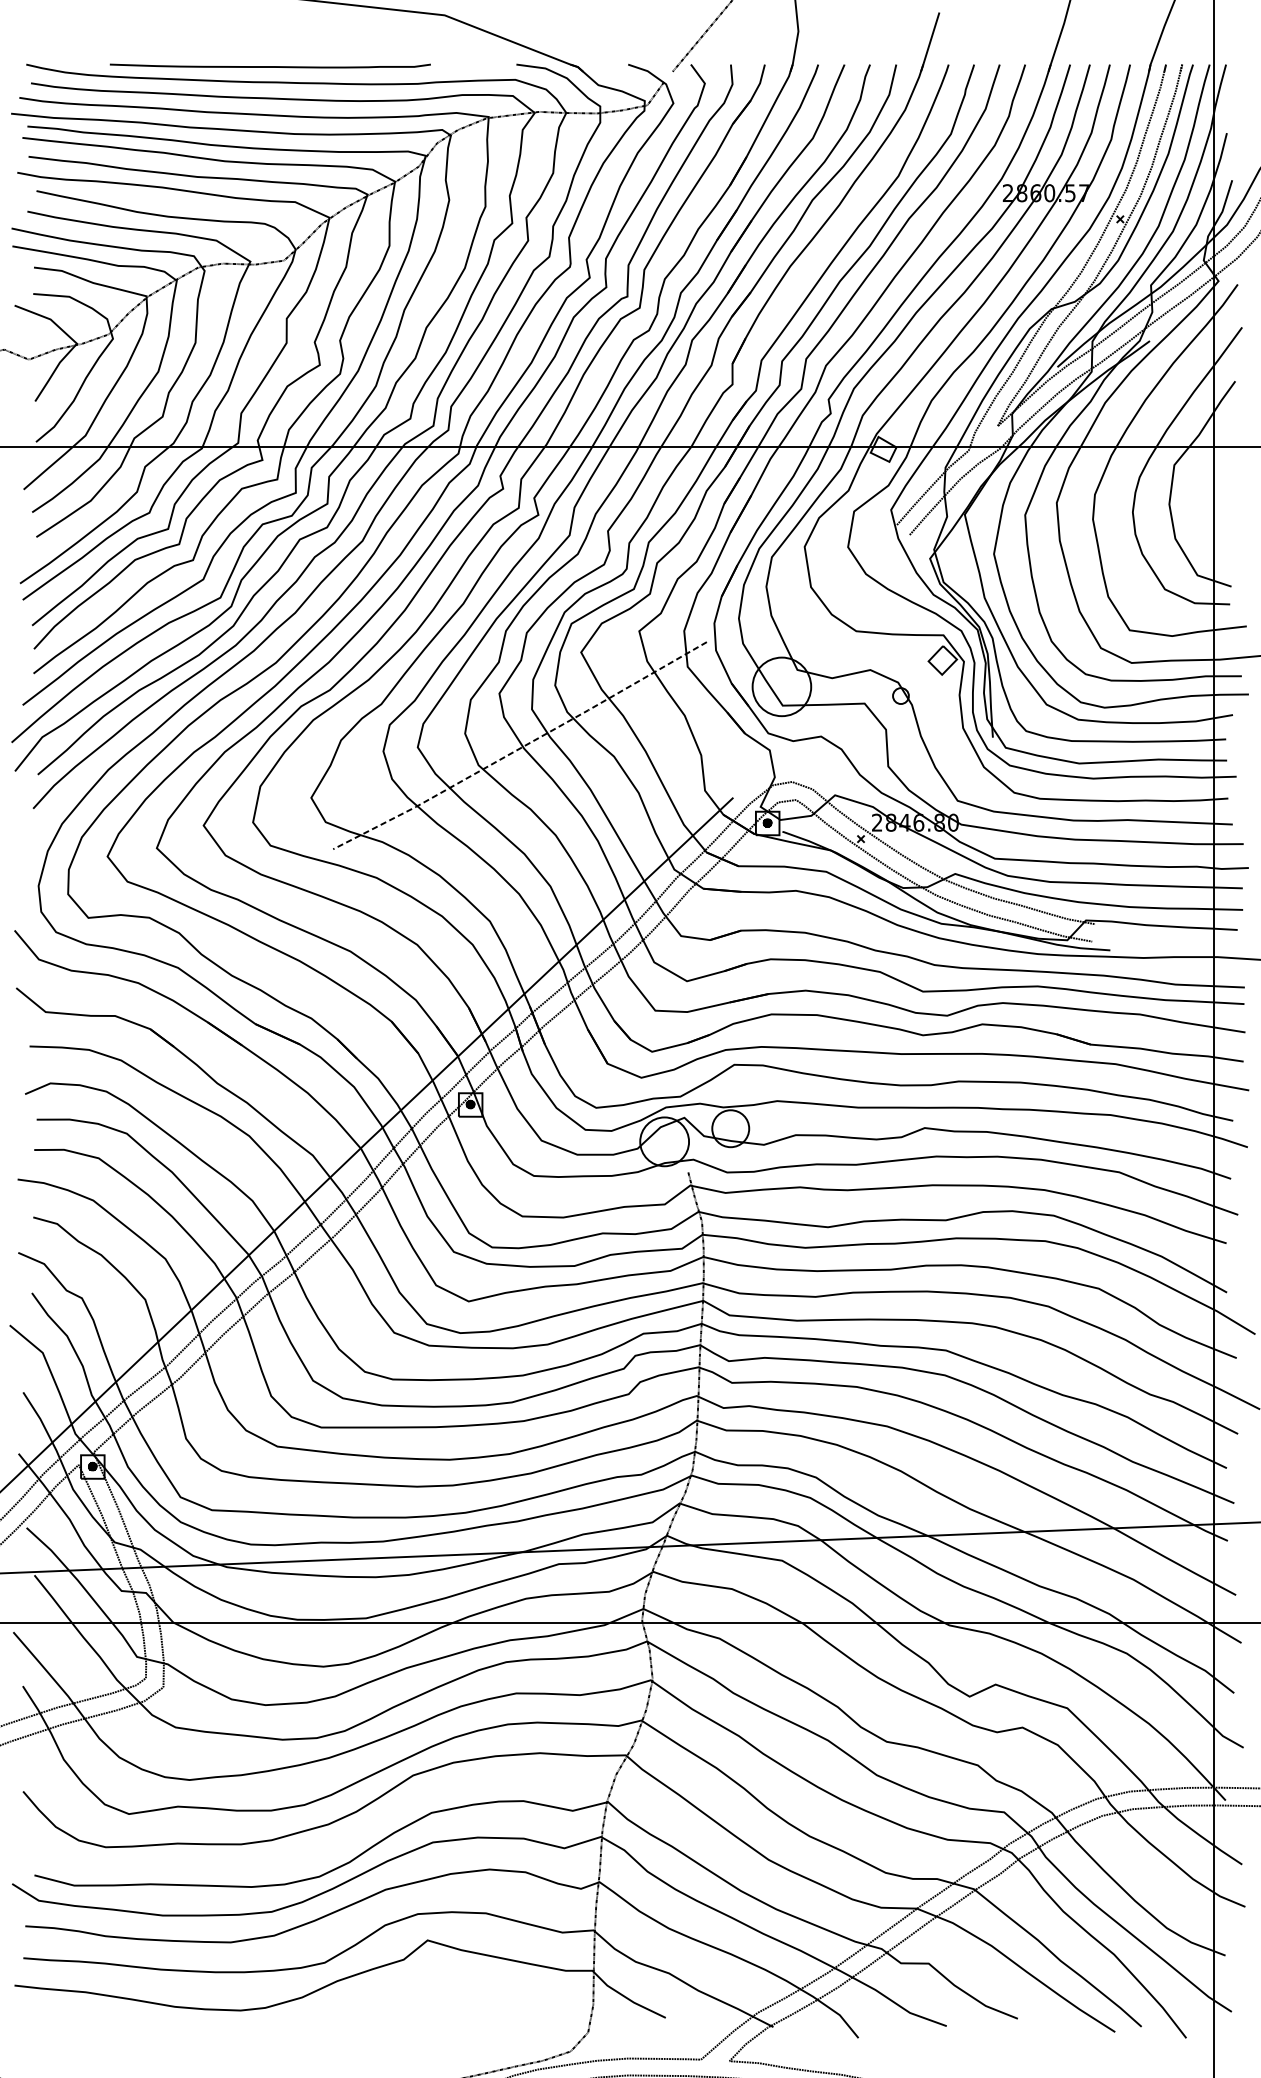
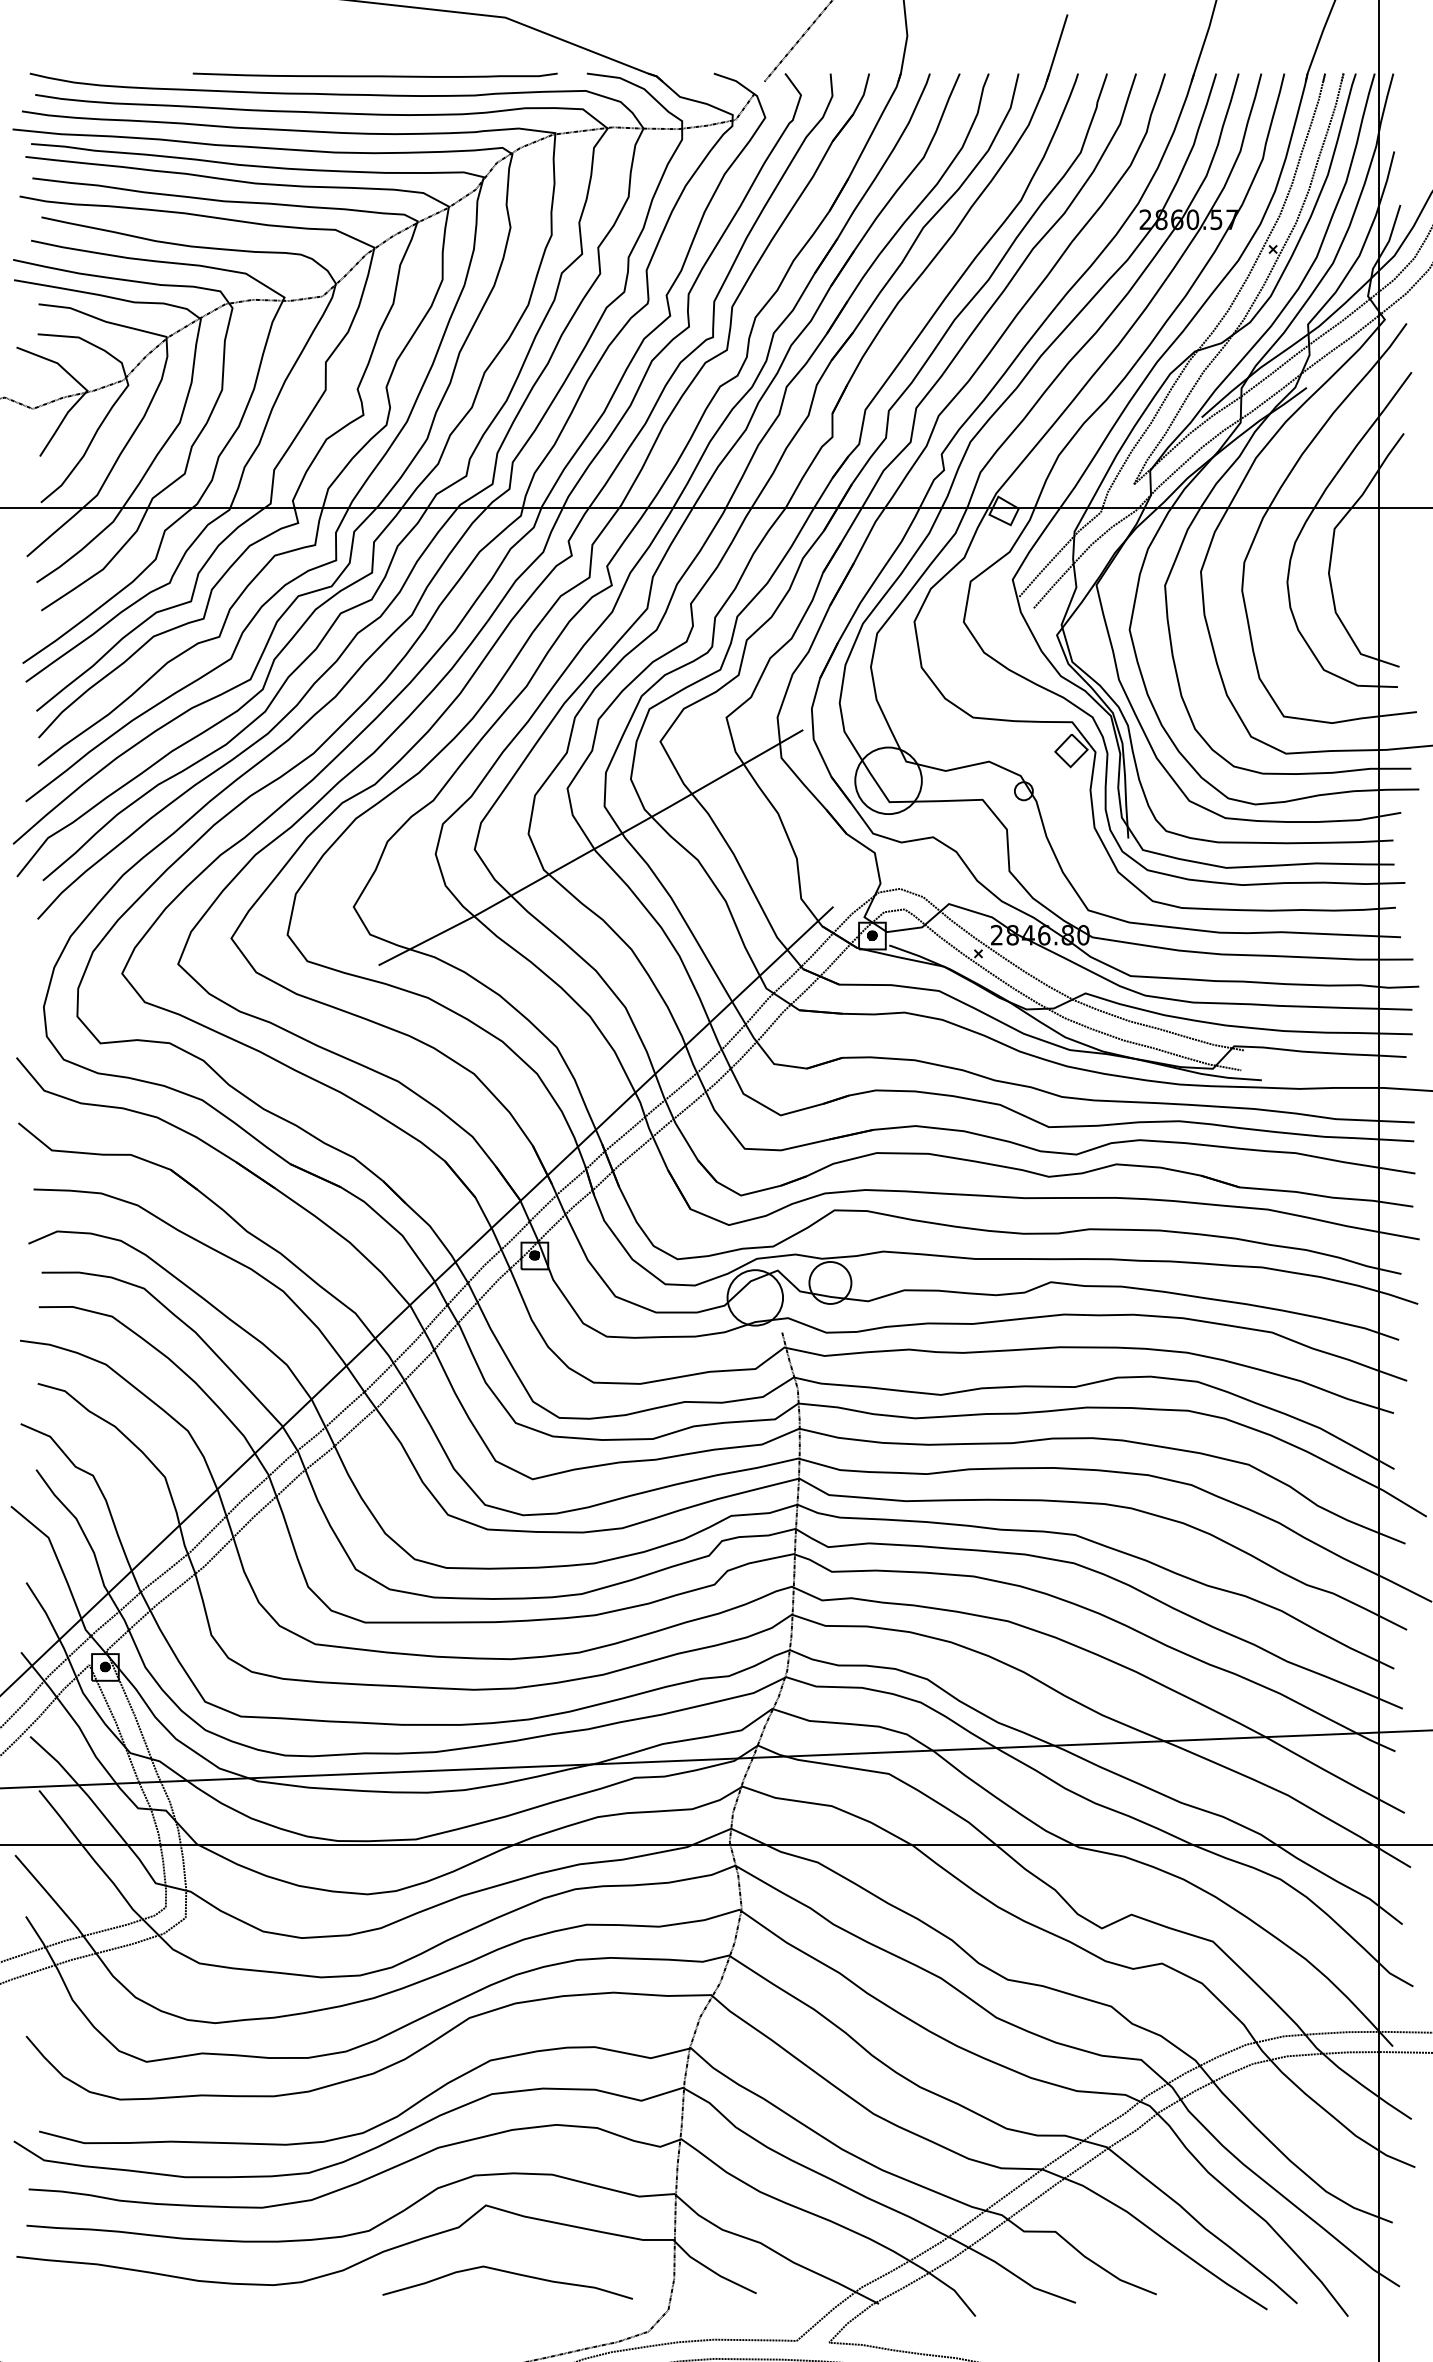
curve: (269, 66) -> (374, 75), moved
line: (520, 748) -> (591, 850), dashed -> solid
curve: (448, 2000) -> (509, 2273), added

